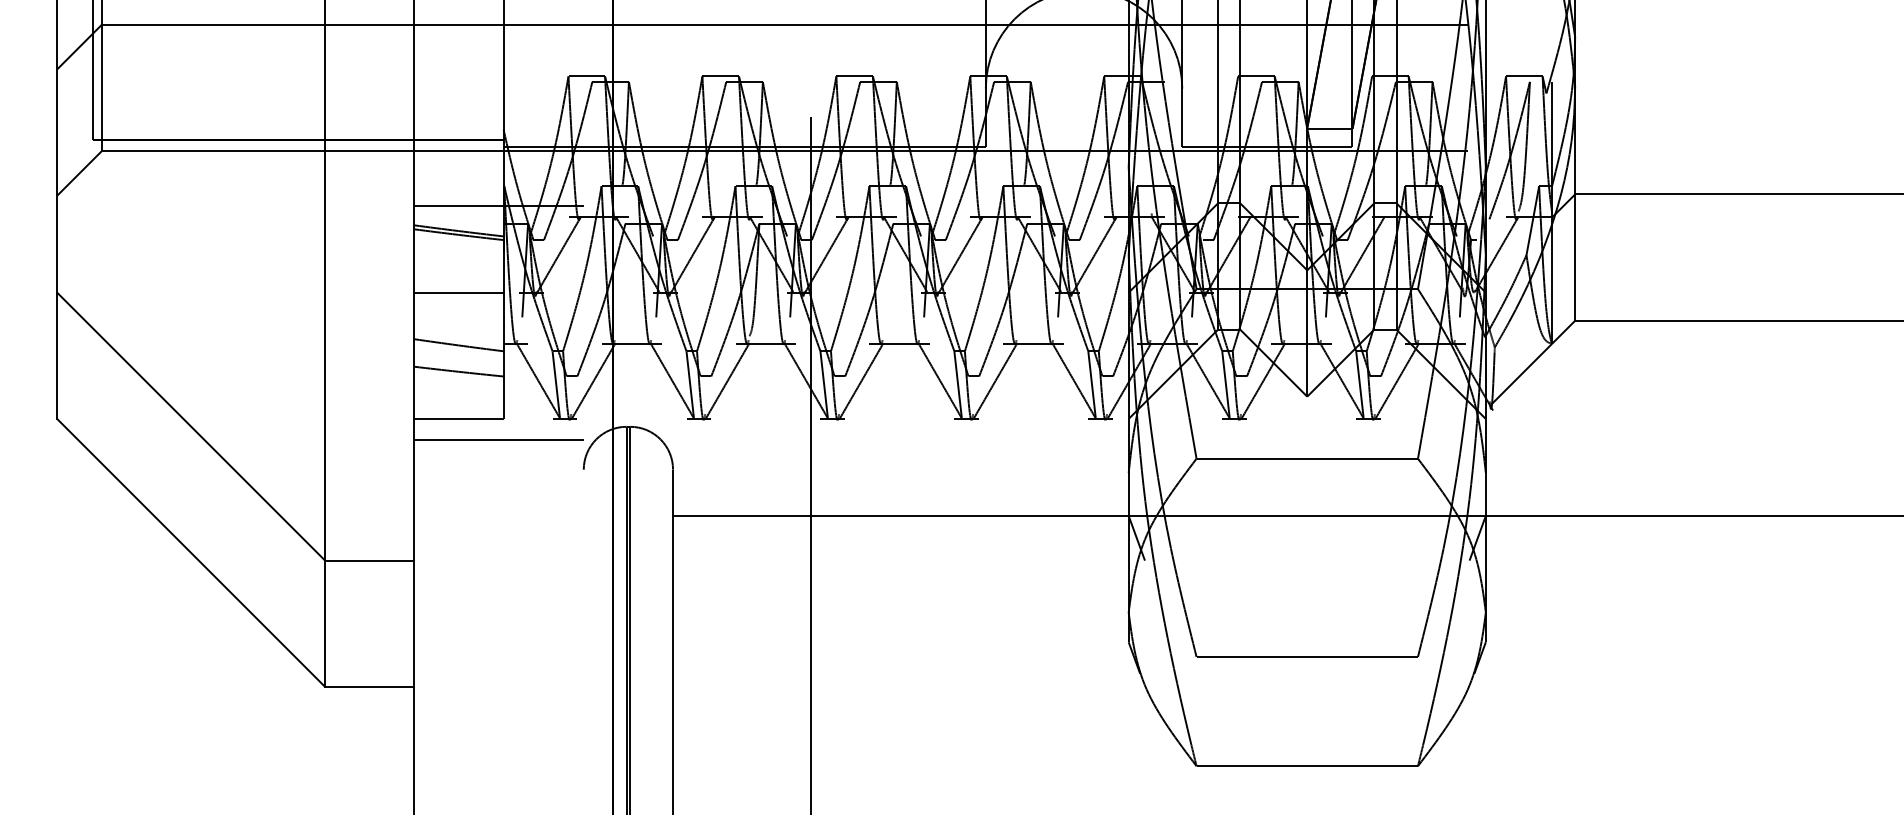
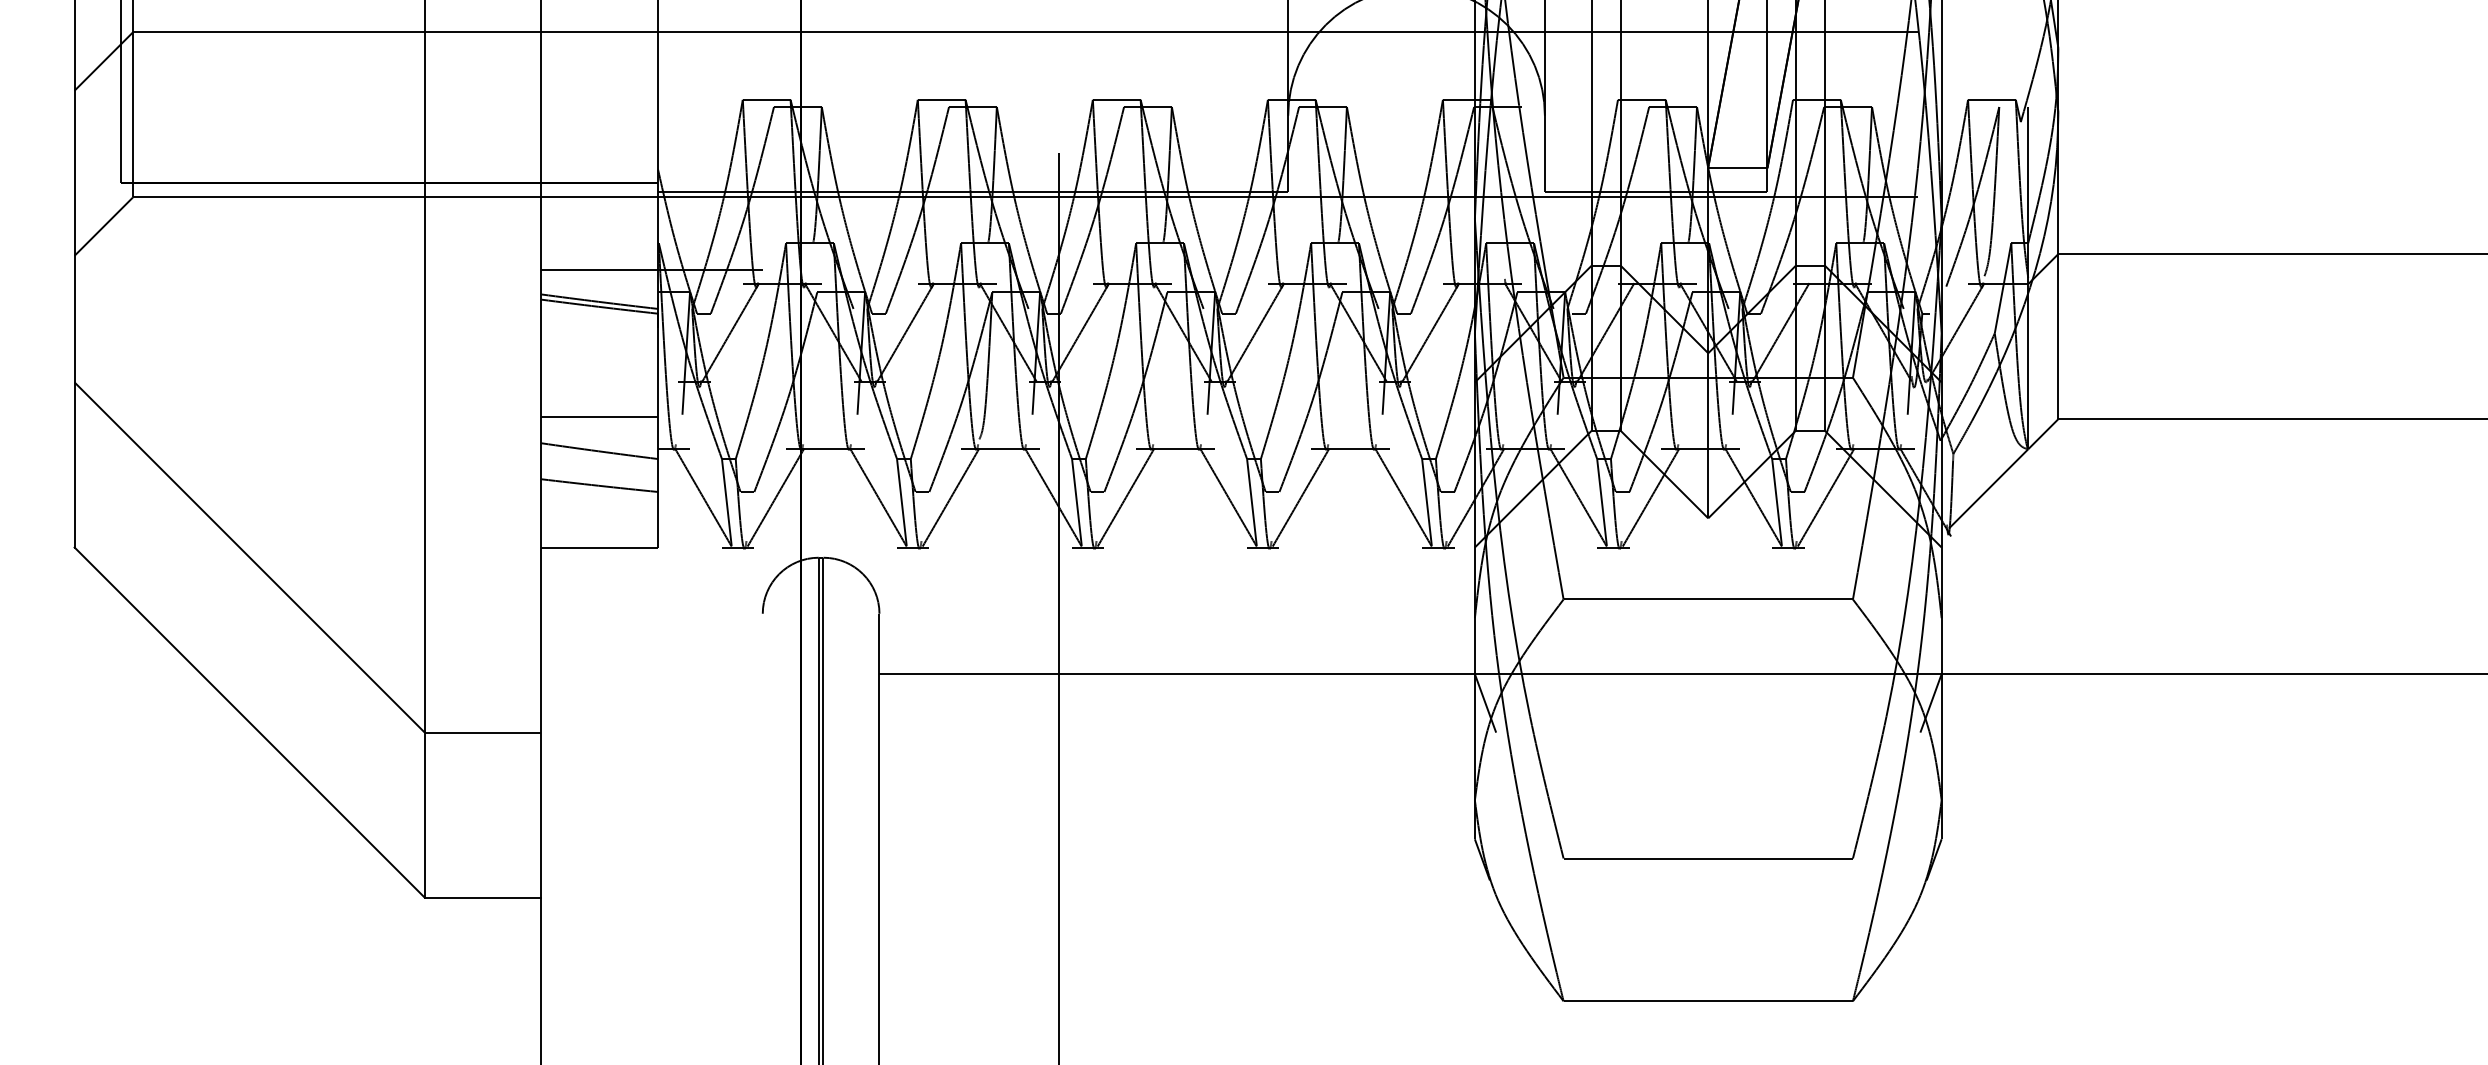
line: (458, 292) -> (599, 417), moved
line: (498, 440) -> (651, 575), removed

